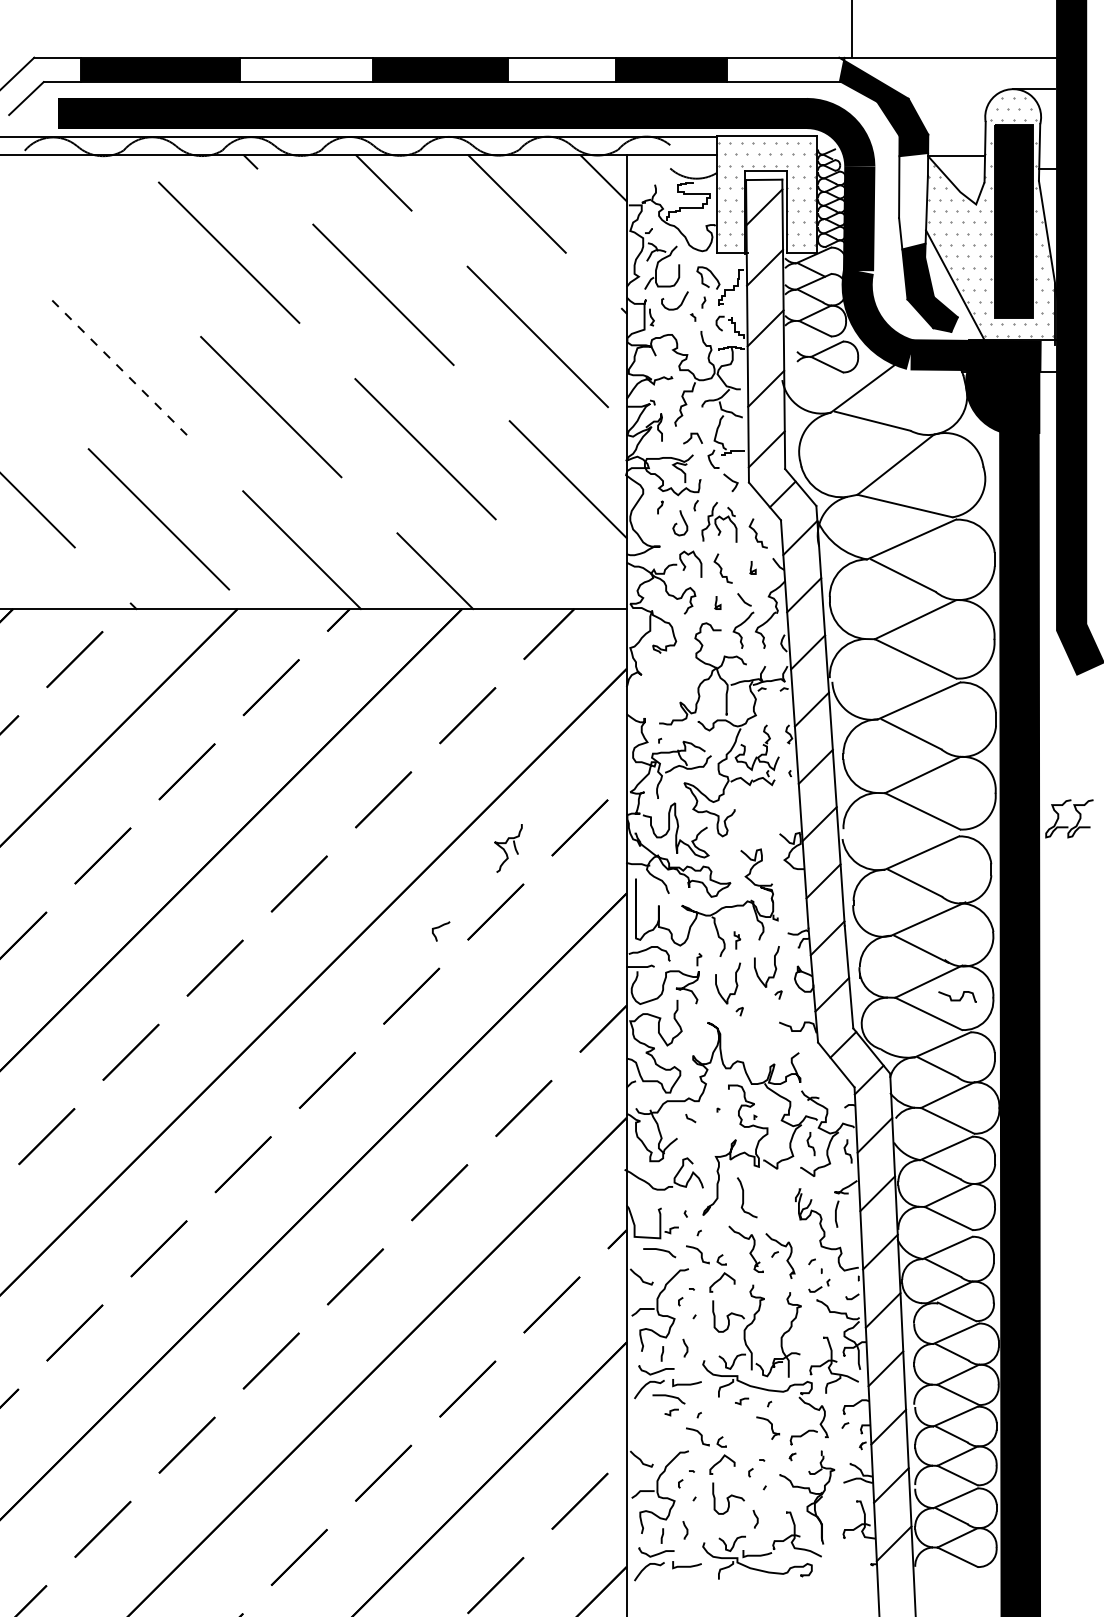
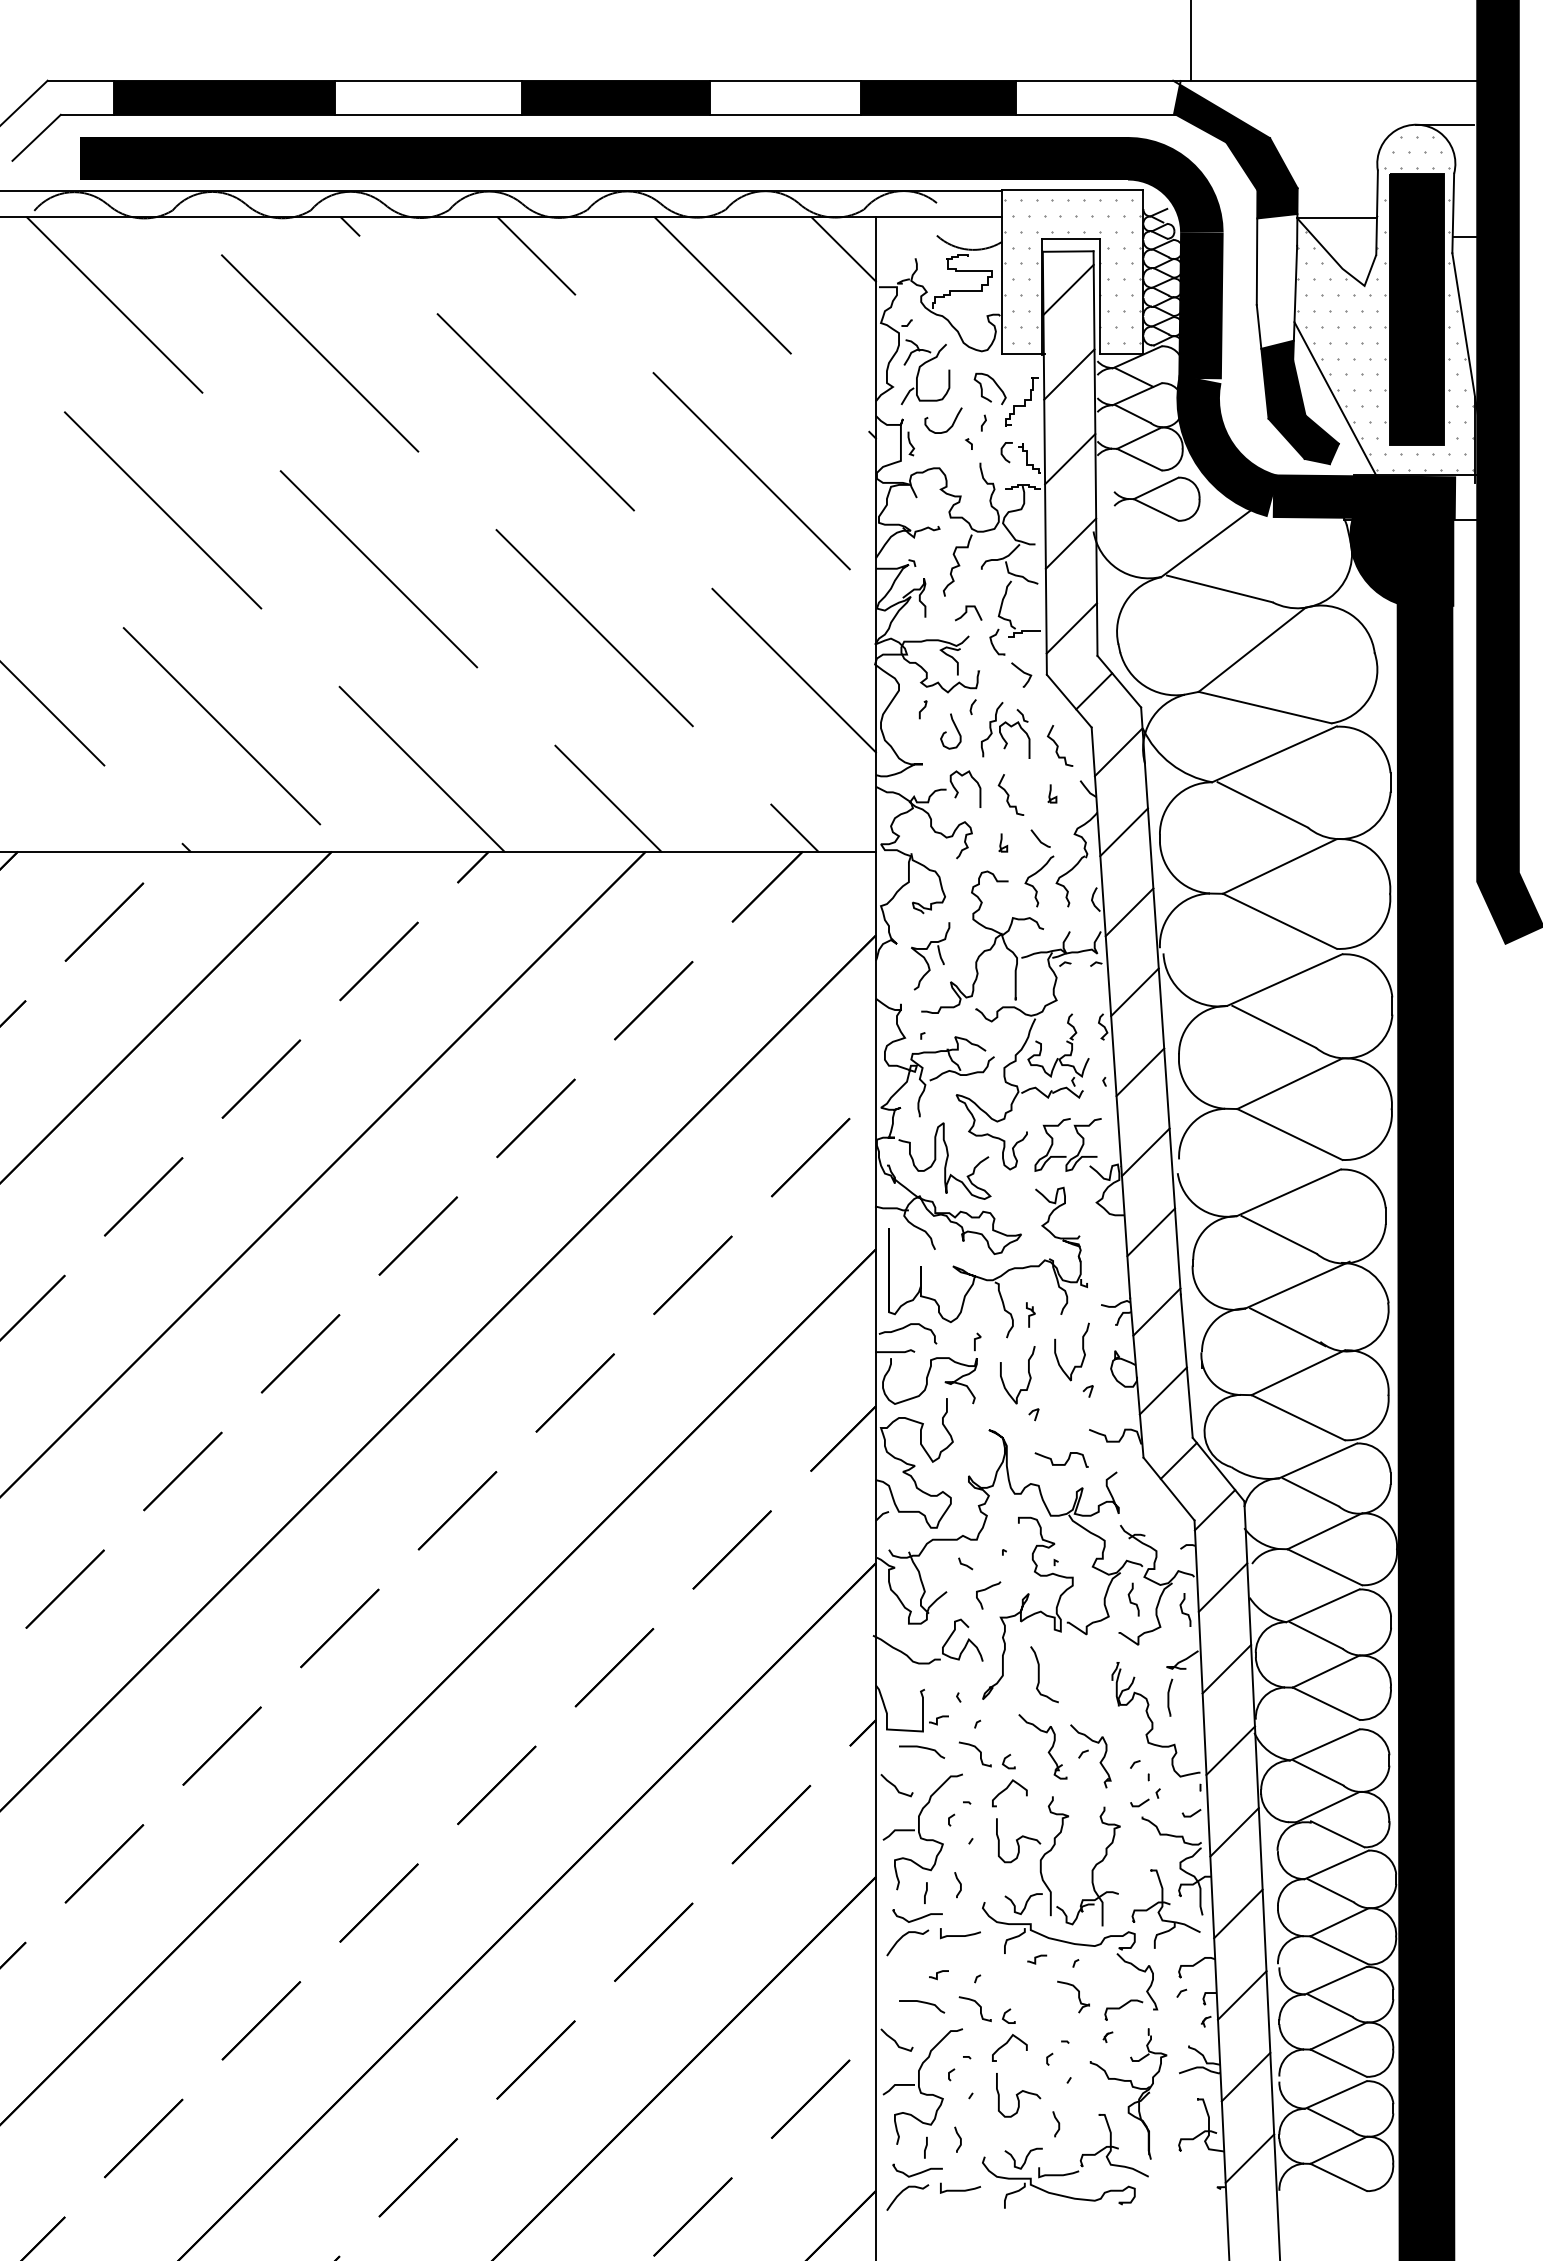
line: (82, 217) -> (114, 304), added
line: (117, 365) -> (163, 510), dashed -> solid
line: (568, 591) -> (794, 827), added
part: (1068, 827) -> (1066, 1156), moved
part: (508, 848) -> (930, 956), moved
curve: (438, 927) -> (985, 1590), moved
curve: (960, 998) -> (1065, 1462), moved
curve: (670, 1397) -> (923, 2003), moved

